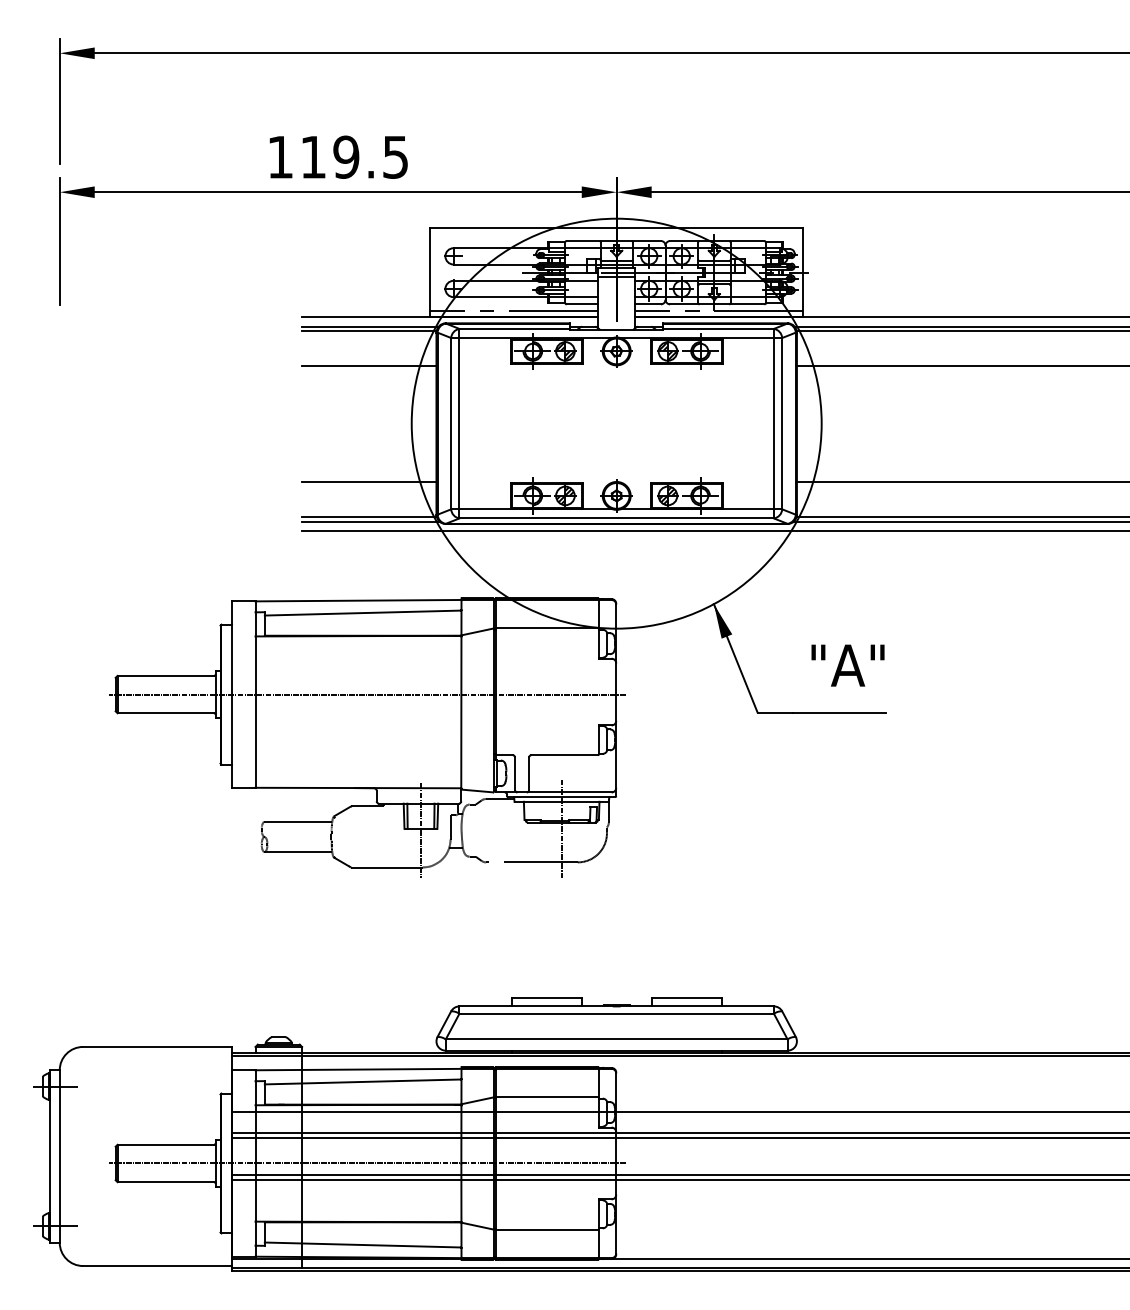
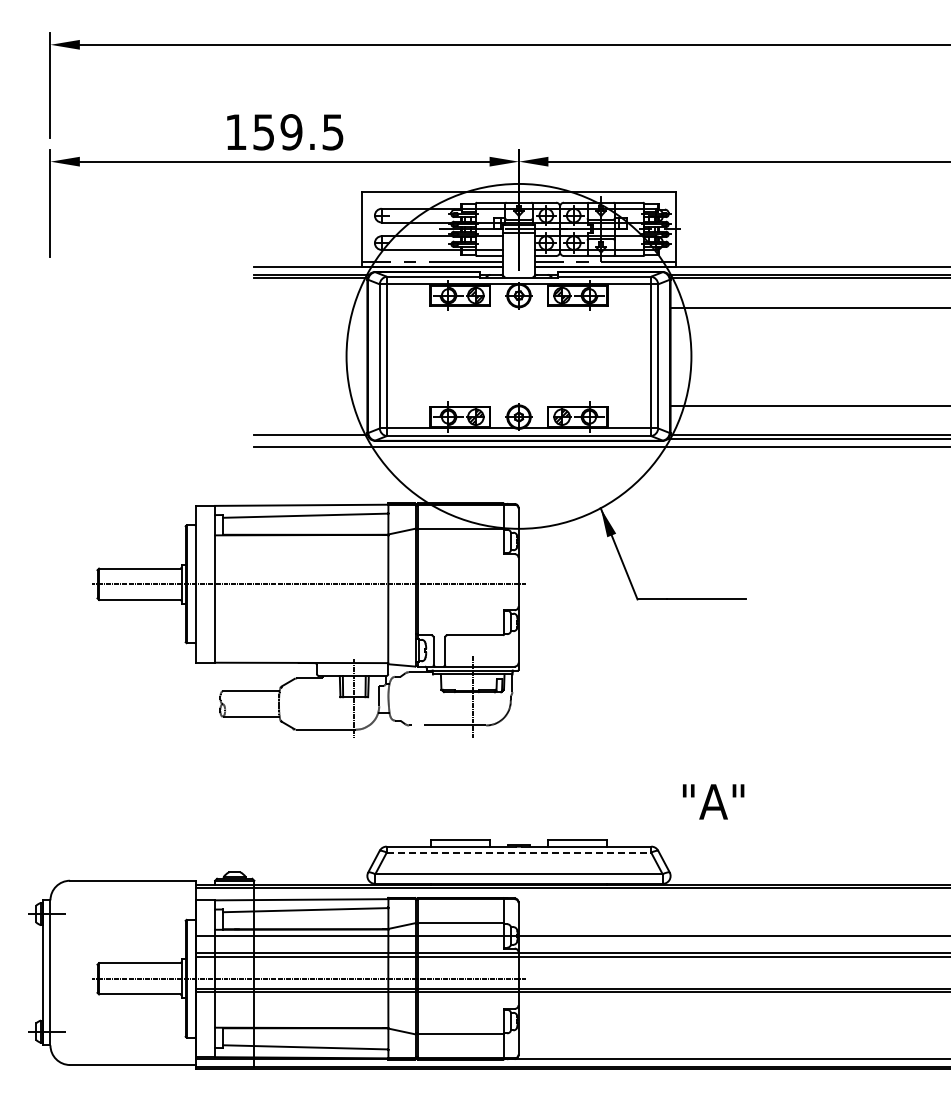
text: (312, 157) -> (263, 132), 119.5 -> 159.5
line: (368, 365) -> (310, 307), removed
line: (368, 482) -> (310, 405), removed
line: (370, 521) -> (311, 438), removed
text: (847, 665) -> (713, 801), moved
line: (617, 1013) -> (519, 852), solid -> dashed

